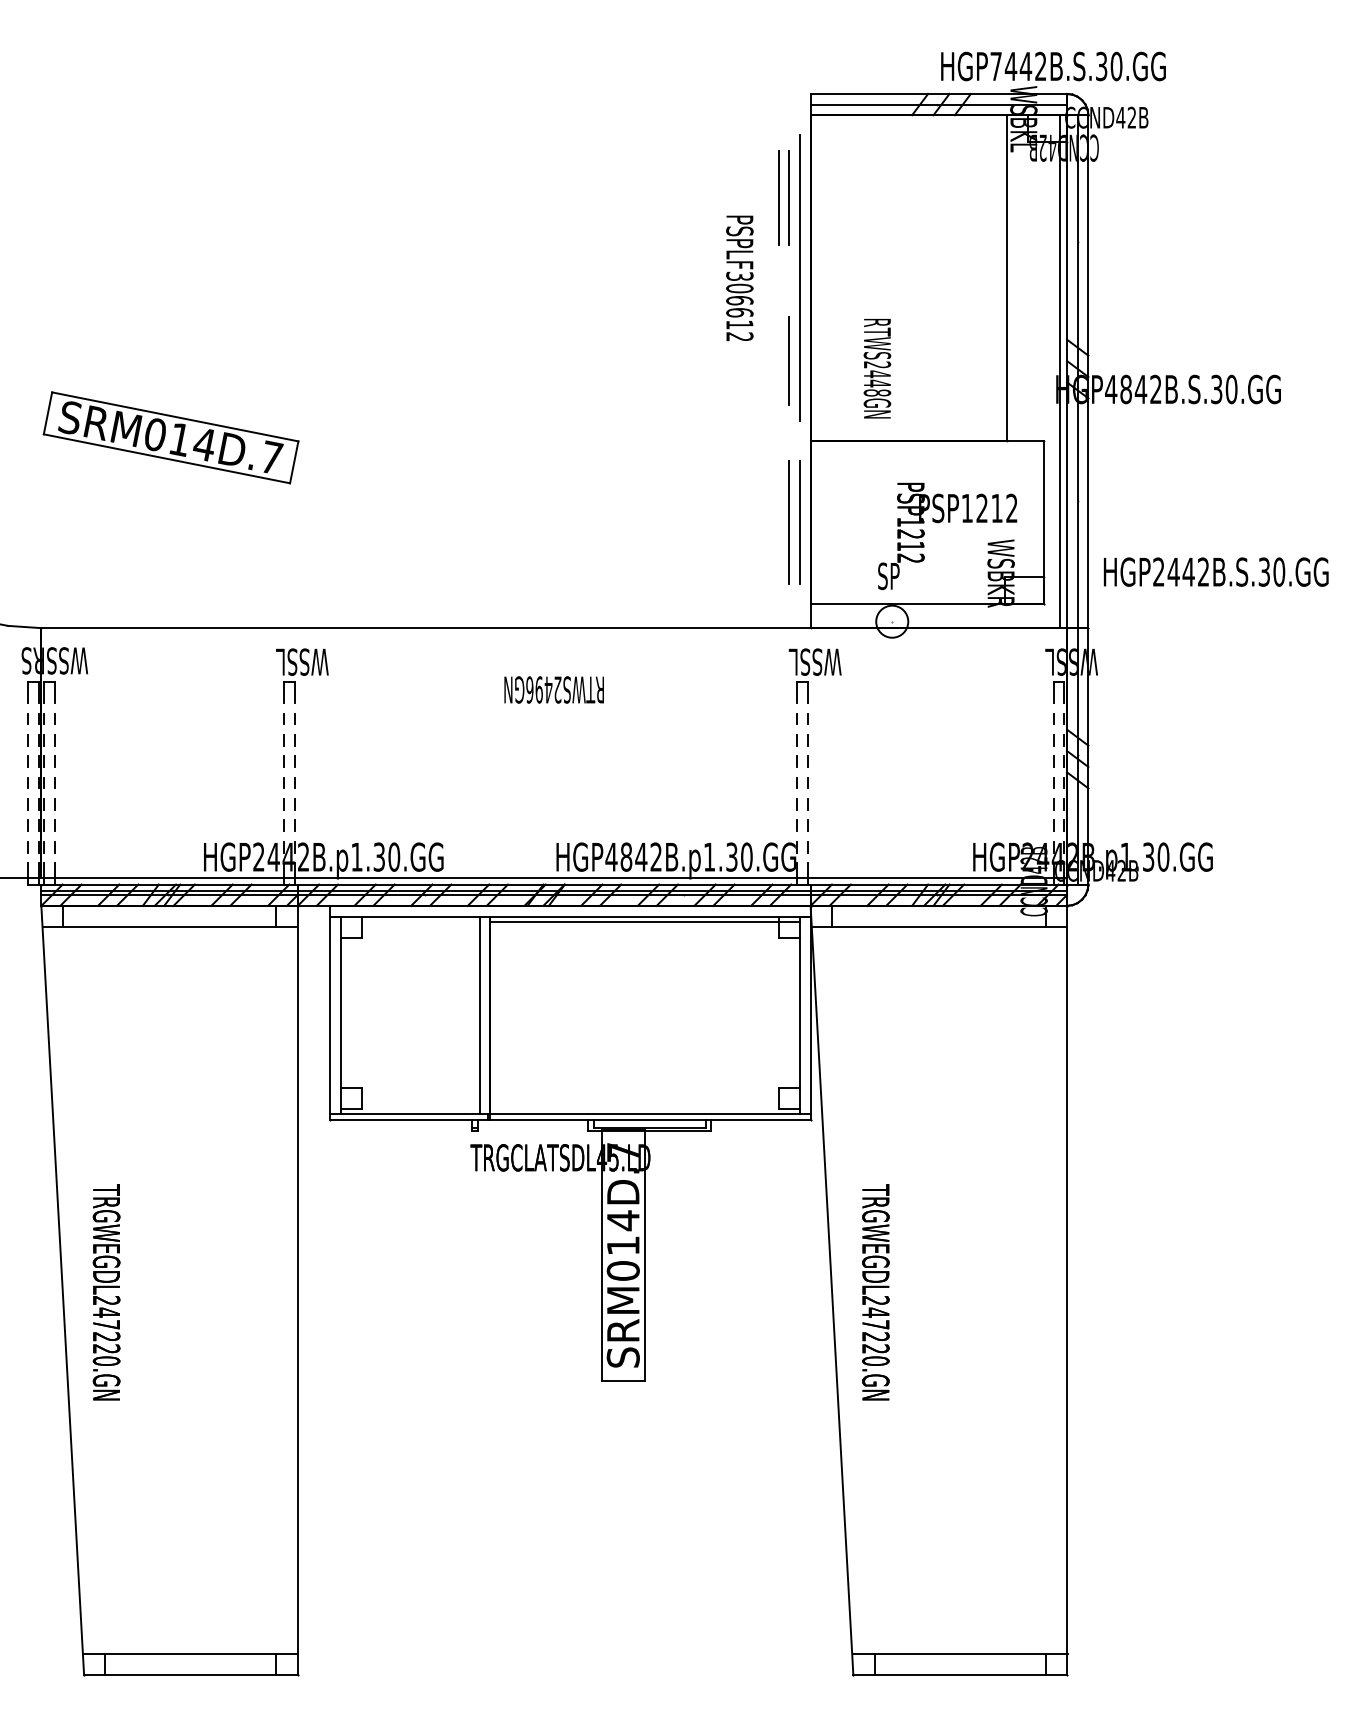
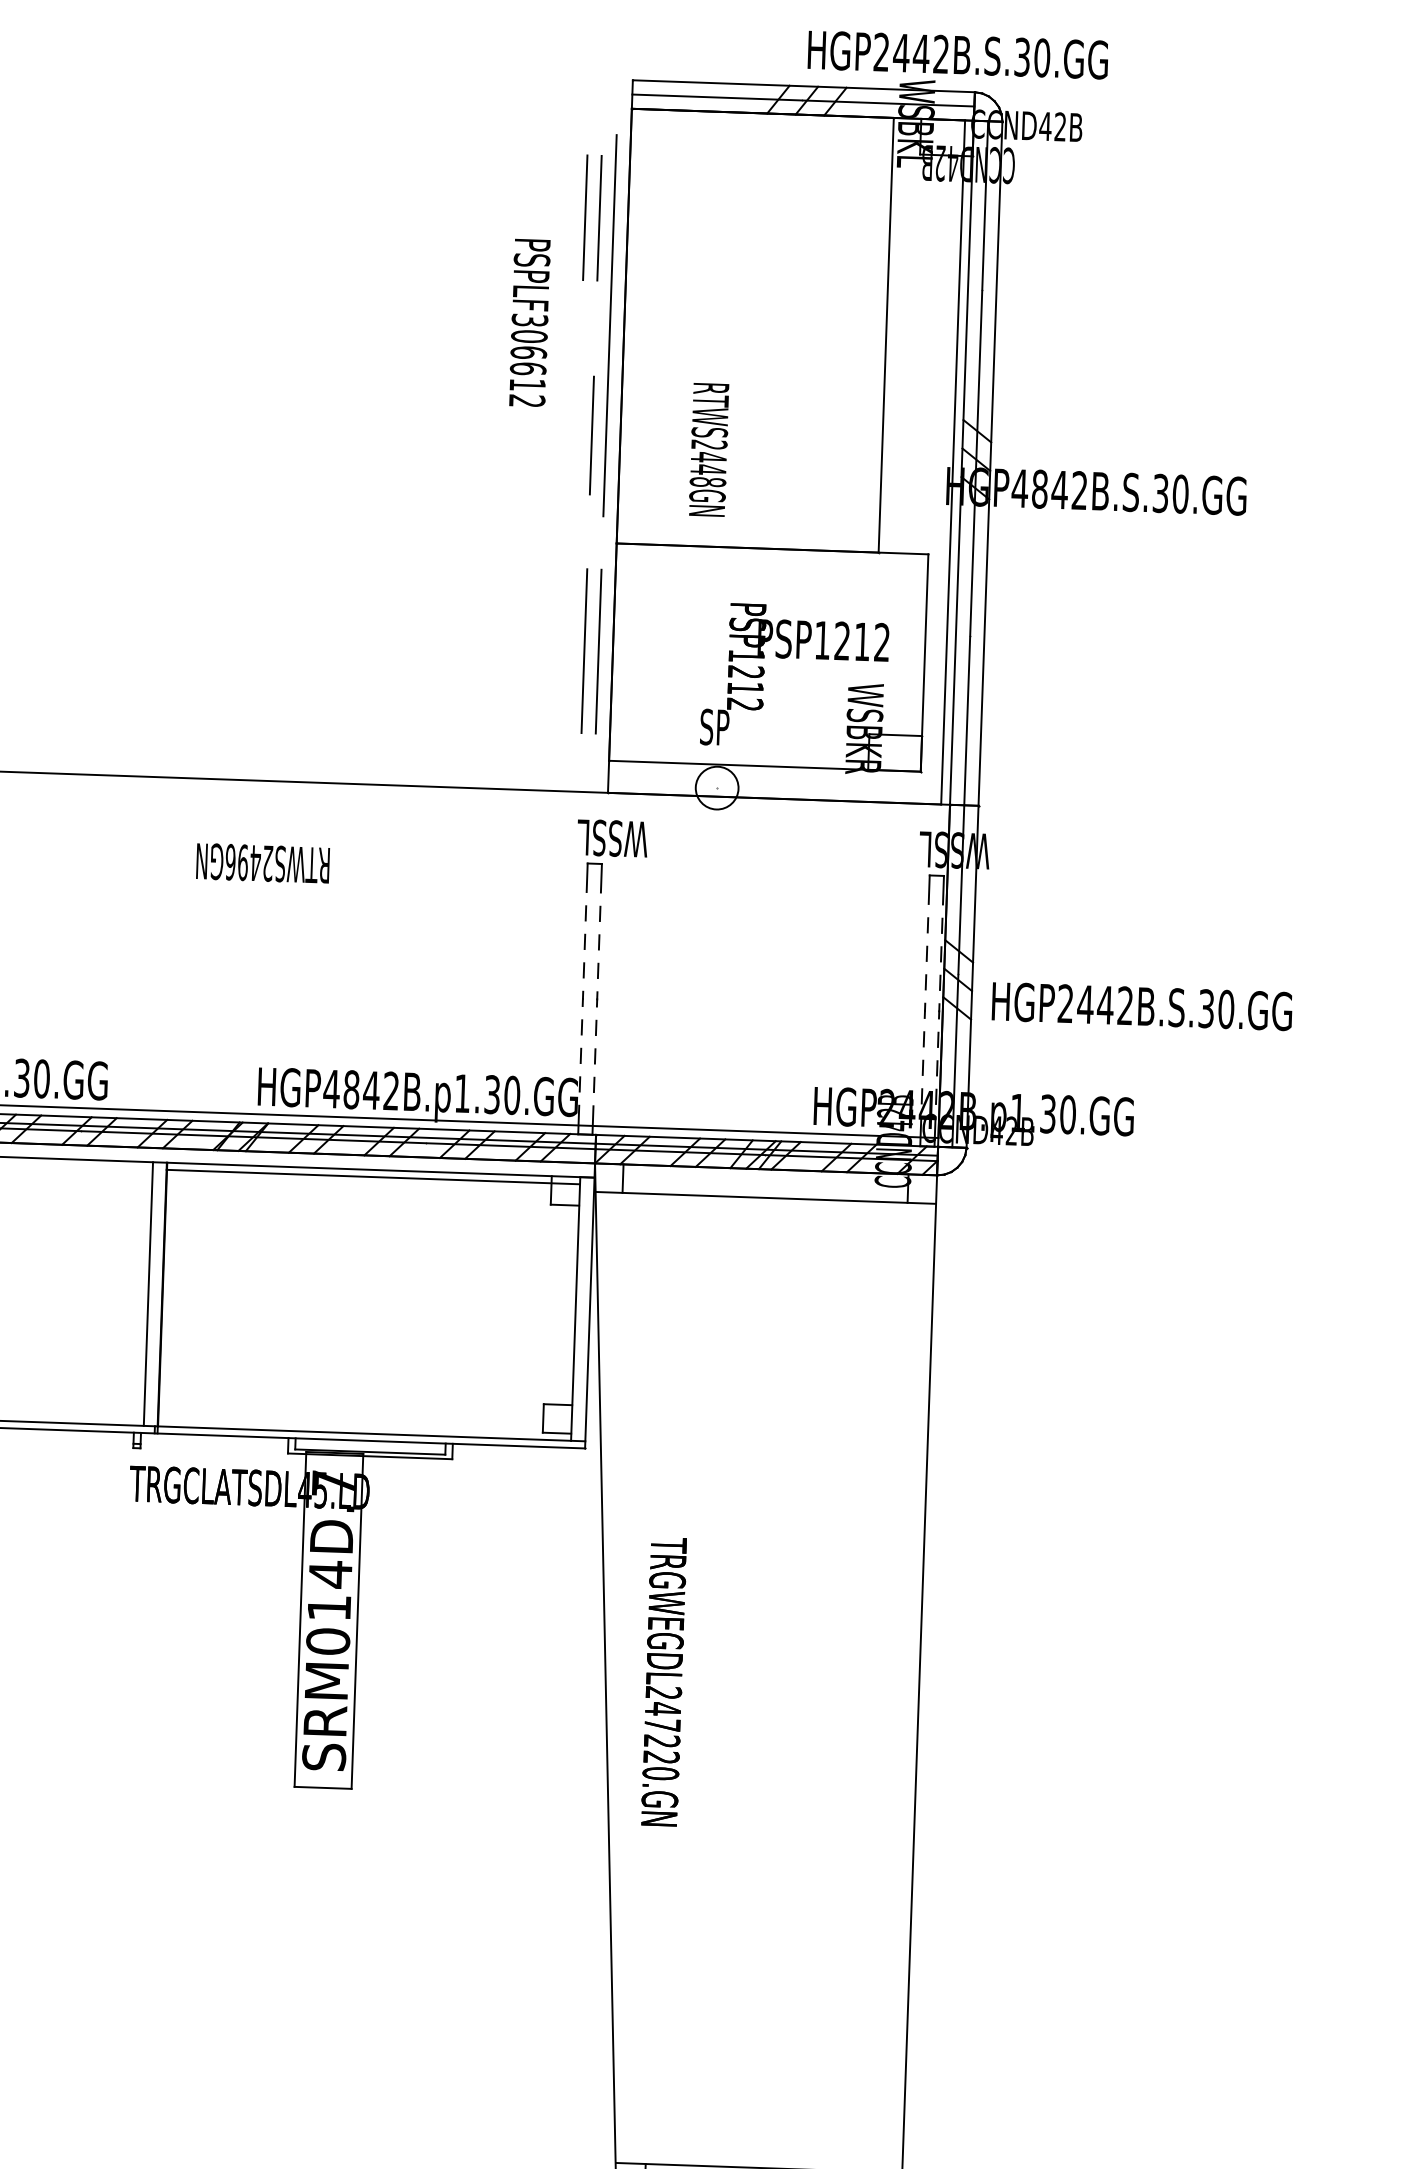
text: (995, 65) -> (880, 50), HGP7442B.S.30.GG -> HGP2442B.S.30.GG
text: (1215, 571) -> (1141, 1005), moved

